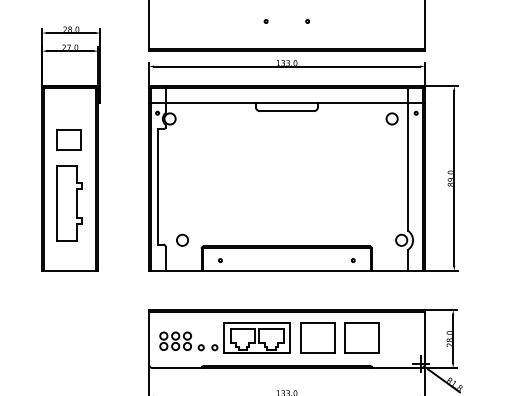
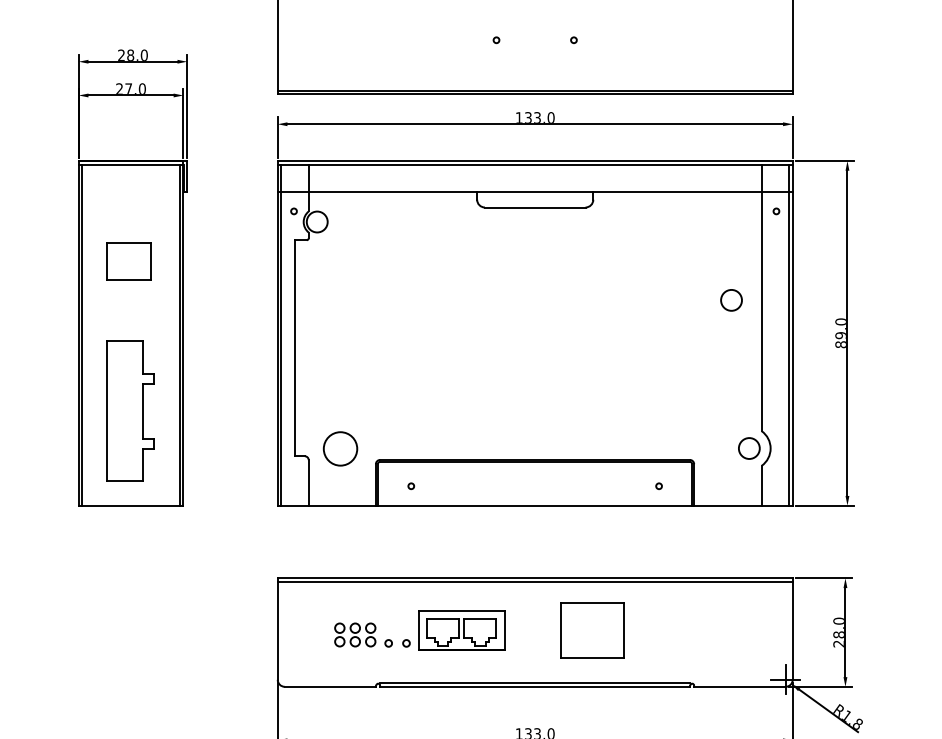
circle: (391, 118) -> (730, 299), moved
part: (69, 203) -> (129, 411), moved
circle: (182, 239) -> (340, 446), size x1.6
part: (224, 337) -> (418, 629), size x0.7
part: (361, 337) -> (674, 629), removed

